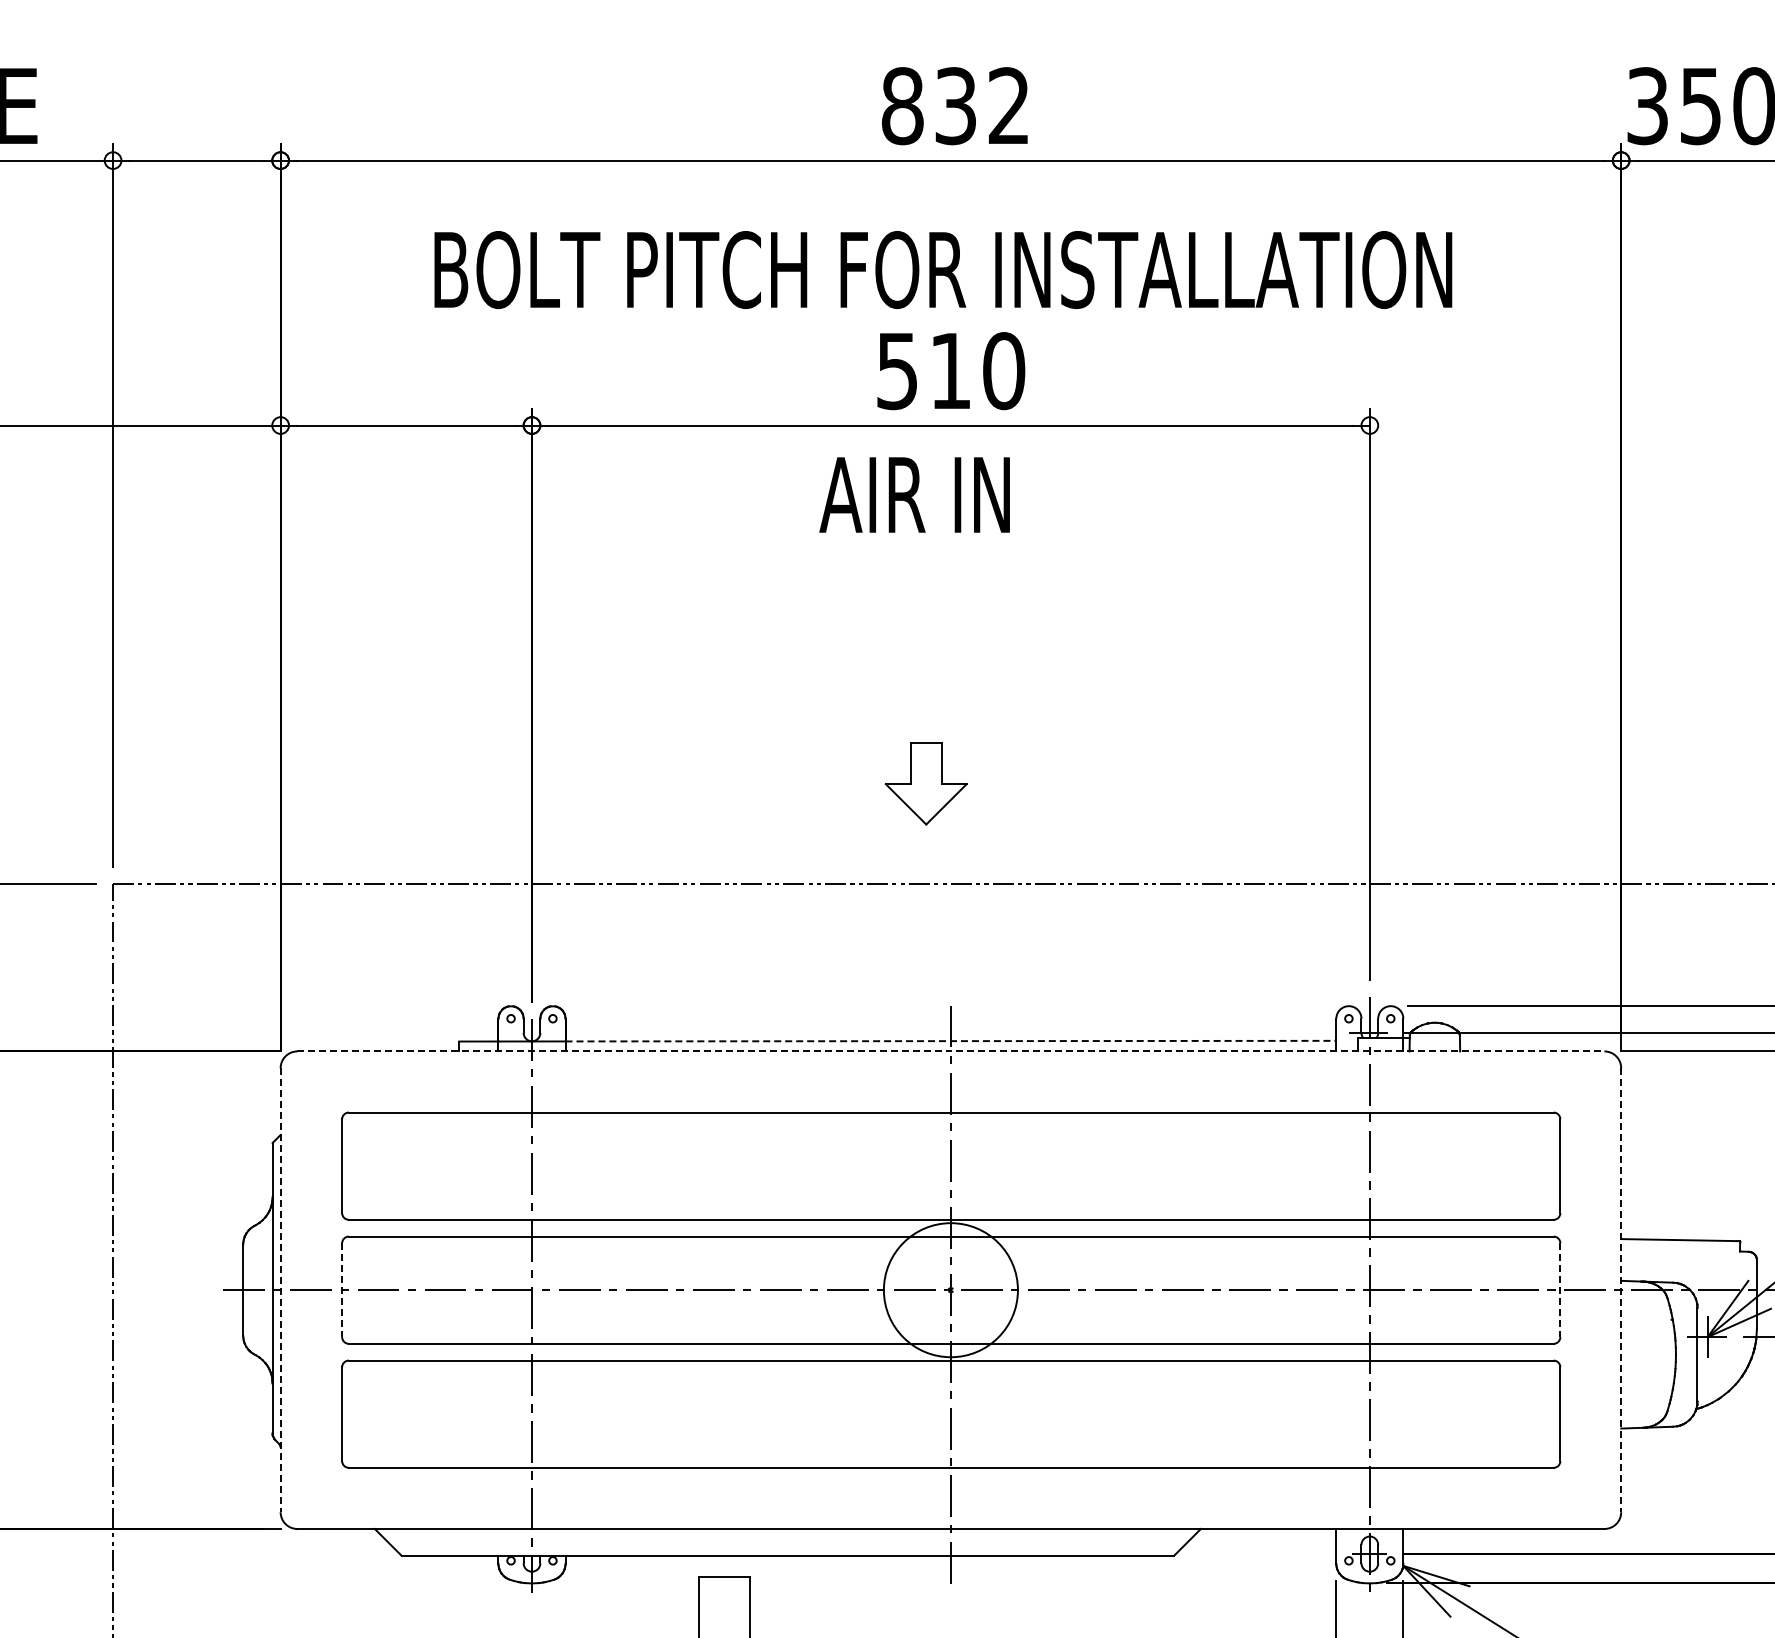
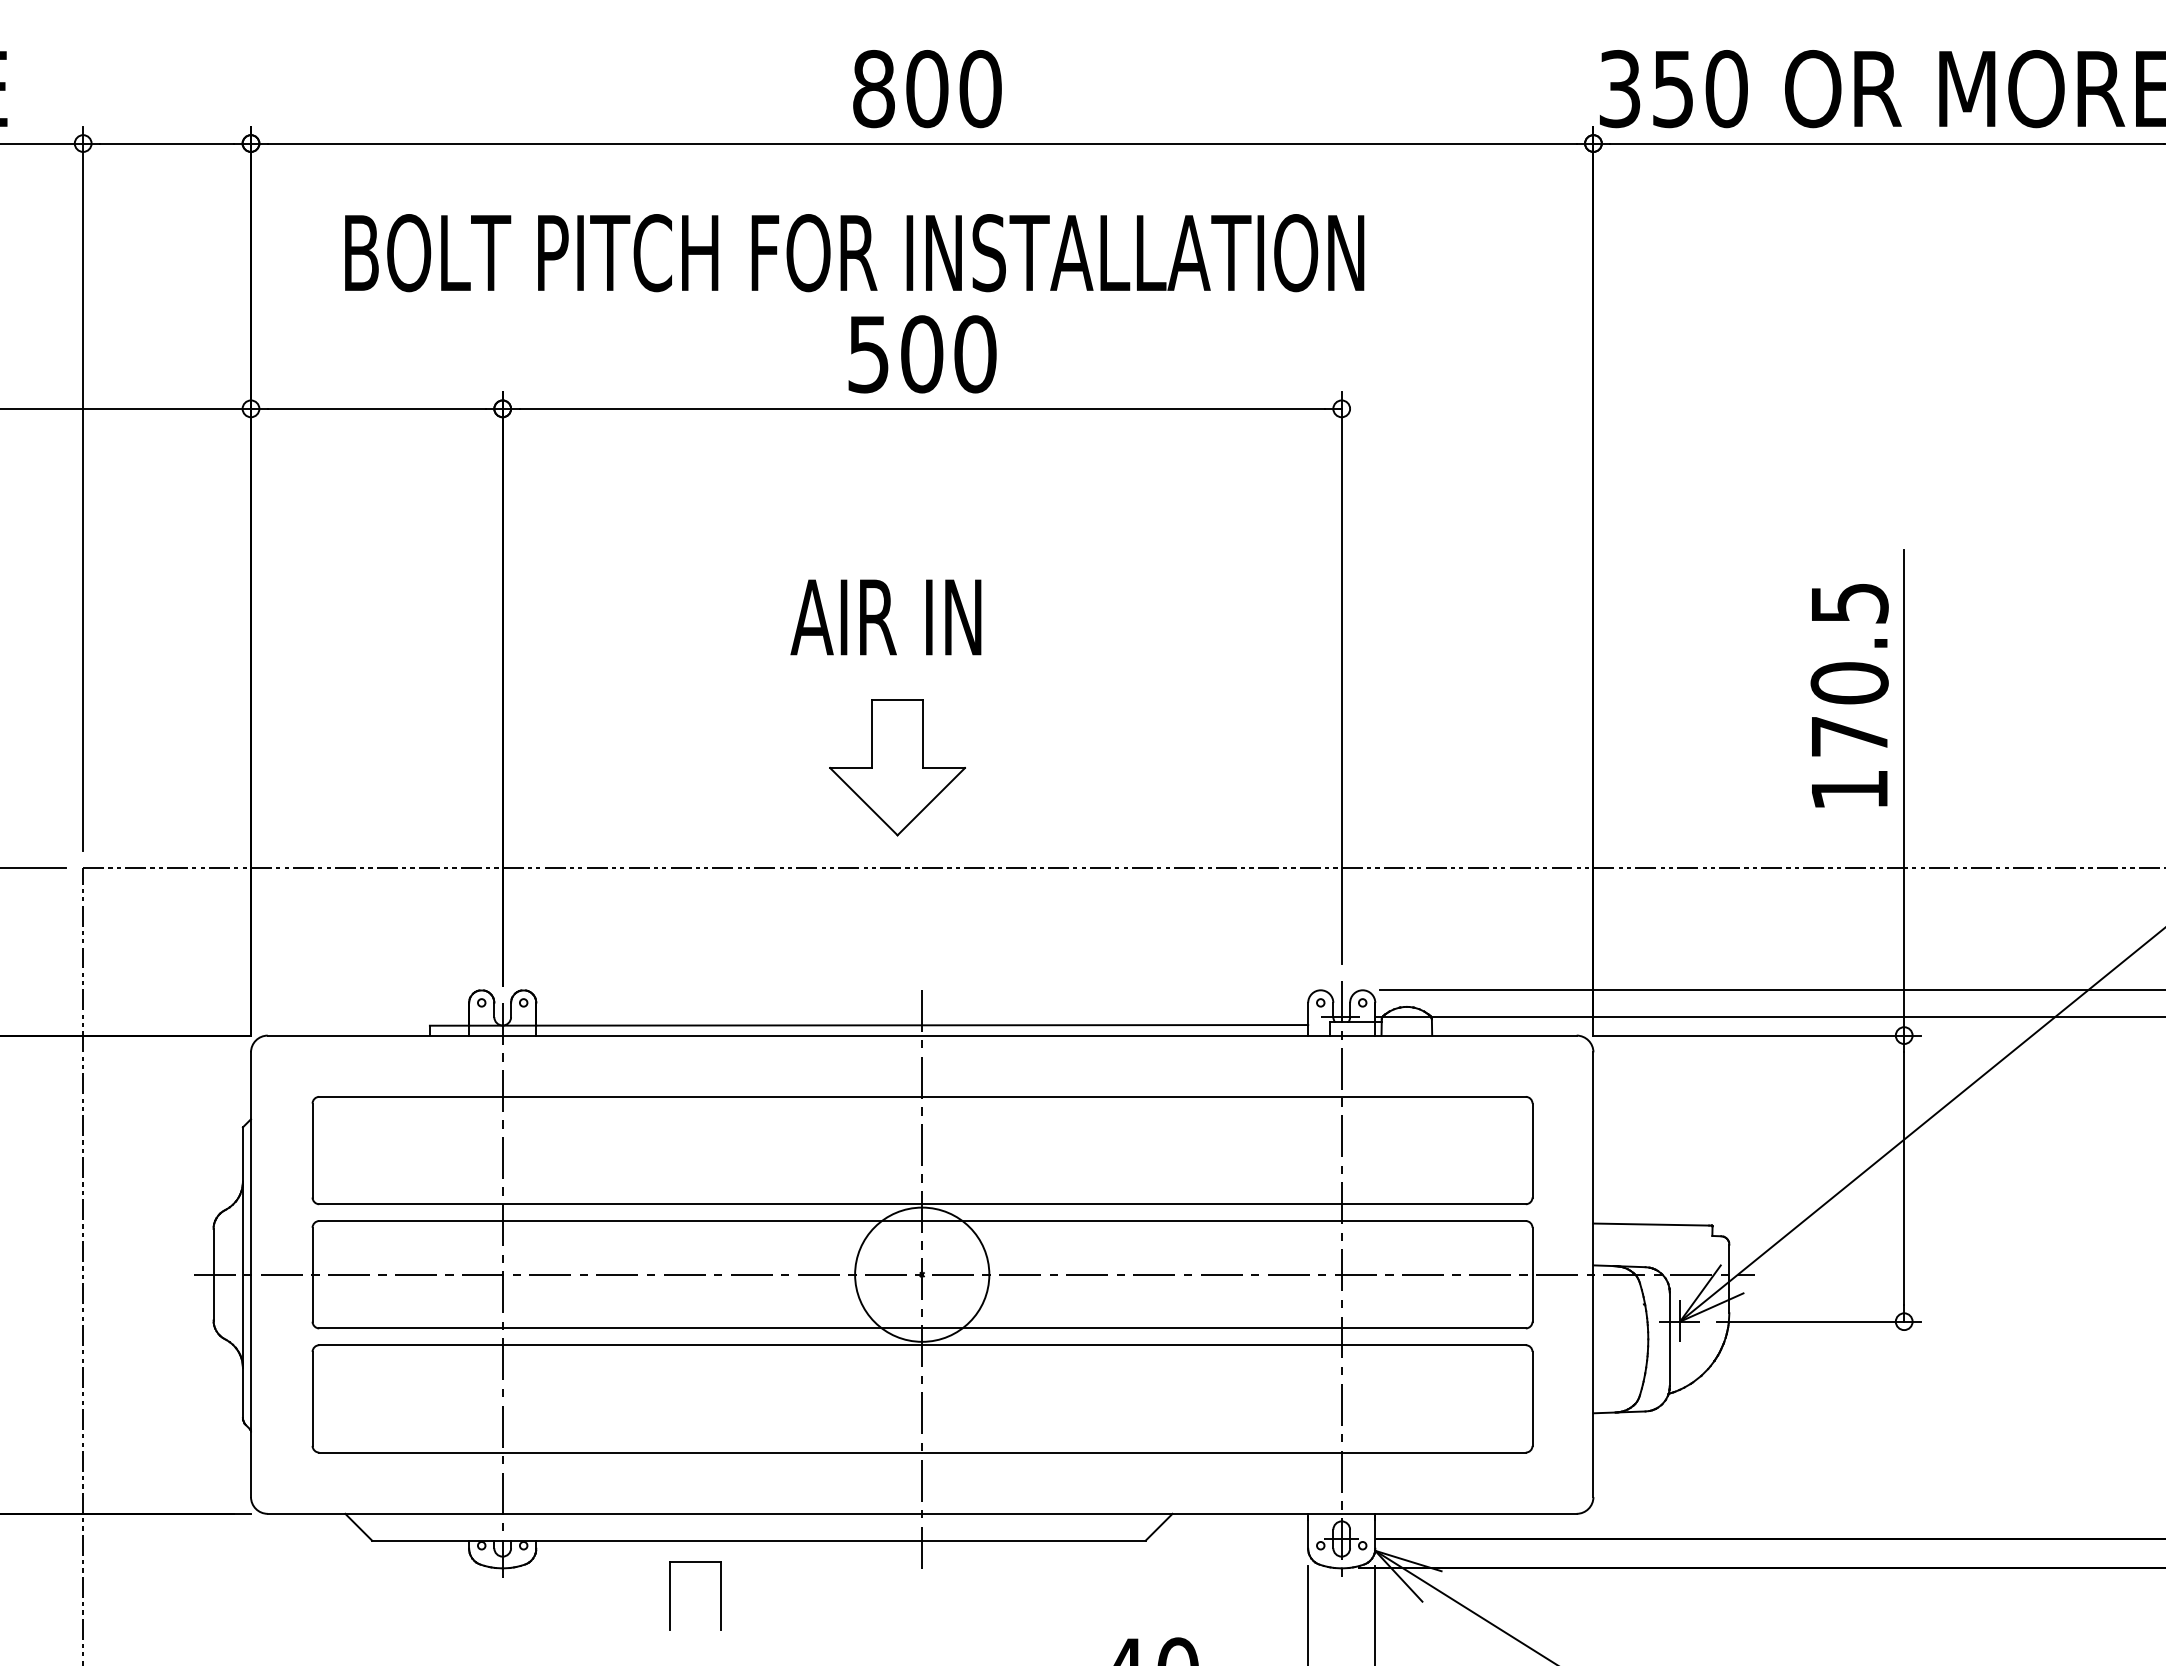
text: (982, 106) -> (953, 89), 832 -> 800
text: (943, 270) -> (854, 253), moved
text: (951, 371) -> (922, 354), 510 -> 500
text: (914, 495) -> (885, 617), moved
part: (926, 783) -> (897, 767), size x1.67
line: (951, 1041) -> (922, 1025), dashed -> solid
line: (951, 1051) -> (922, 1035), dashed -> solid
line: (342, 1289) -> (312, 1274), dashed -> solid
line: (1560, 1289) -> (1532, 1274), dashed -> solid
line: (281, 1290) -> (251, 1275), dashed -> solid
line: (1621, 1290) -> (1593, 1275), dashed -> solid

